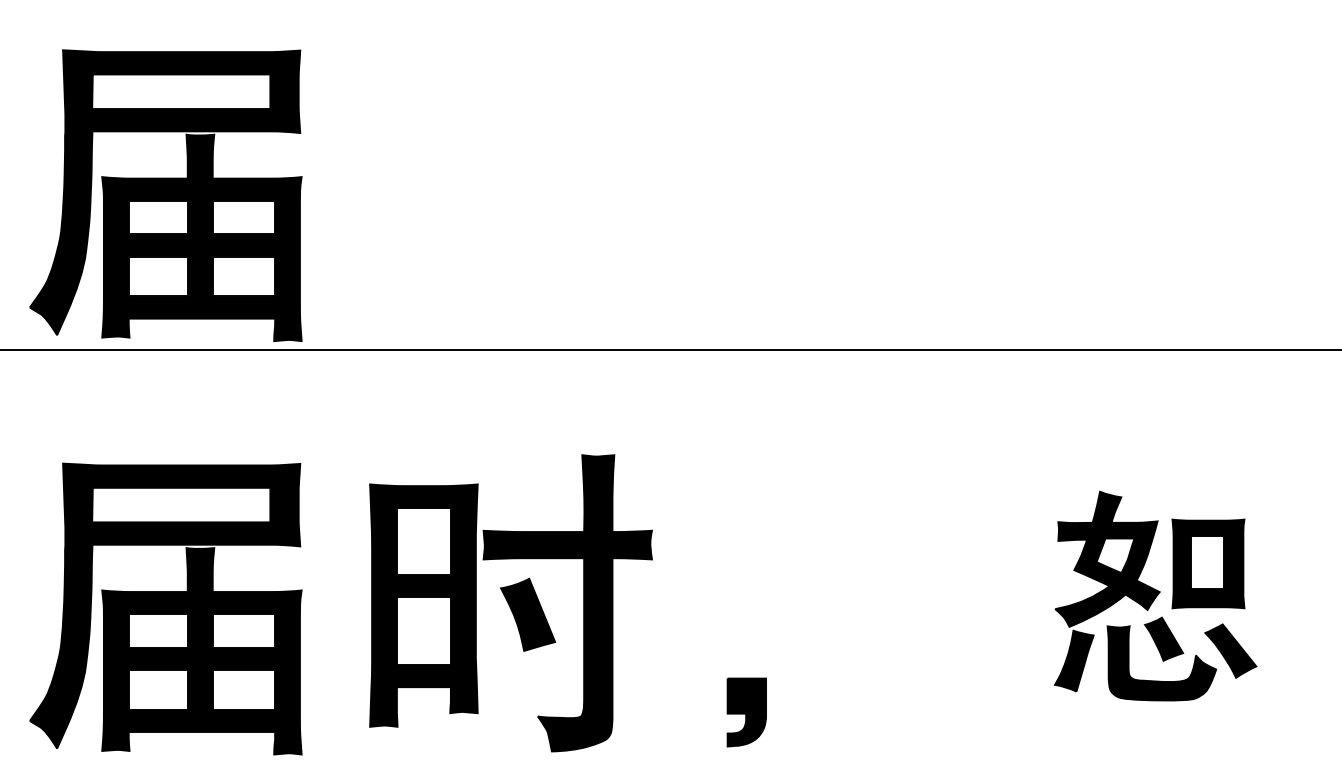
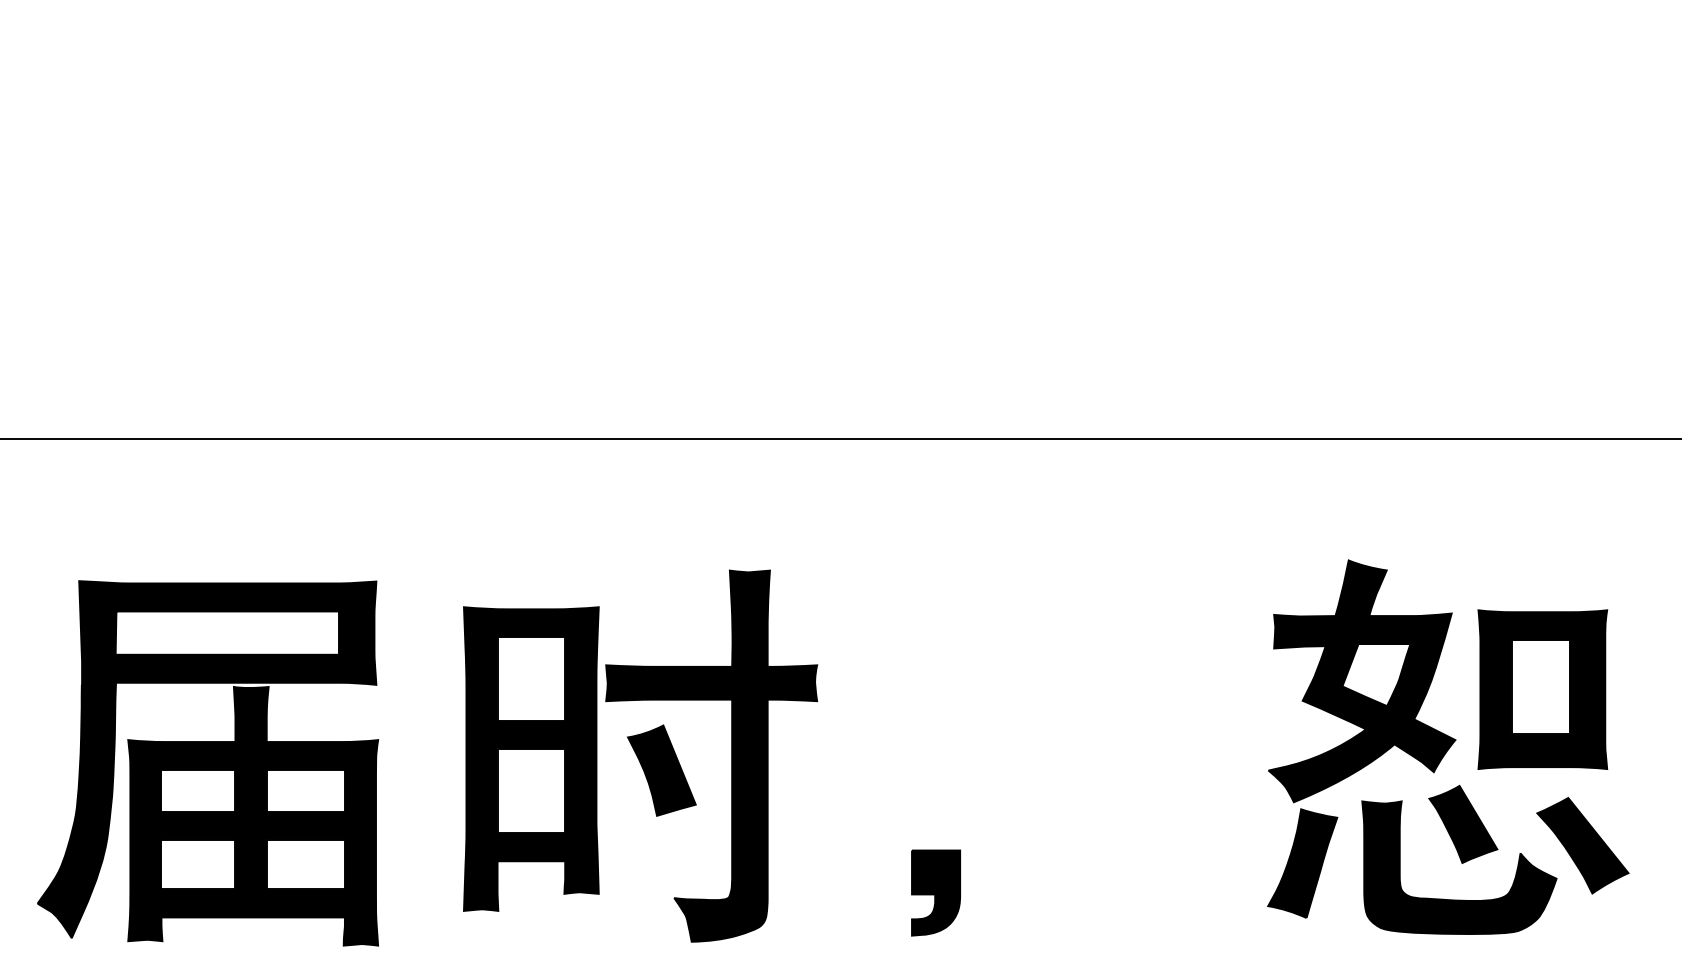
part: (166, 195) -> (208, 245), removed
part: (1155, 595) -> (1448, 746), size x1.43

